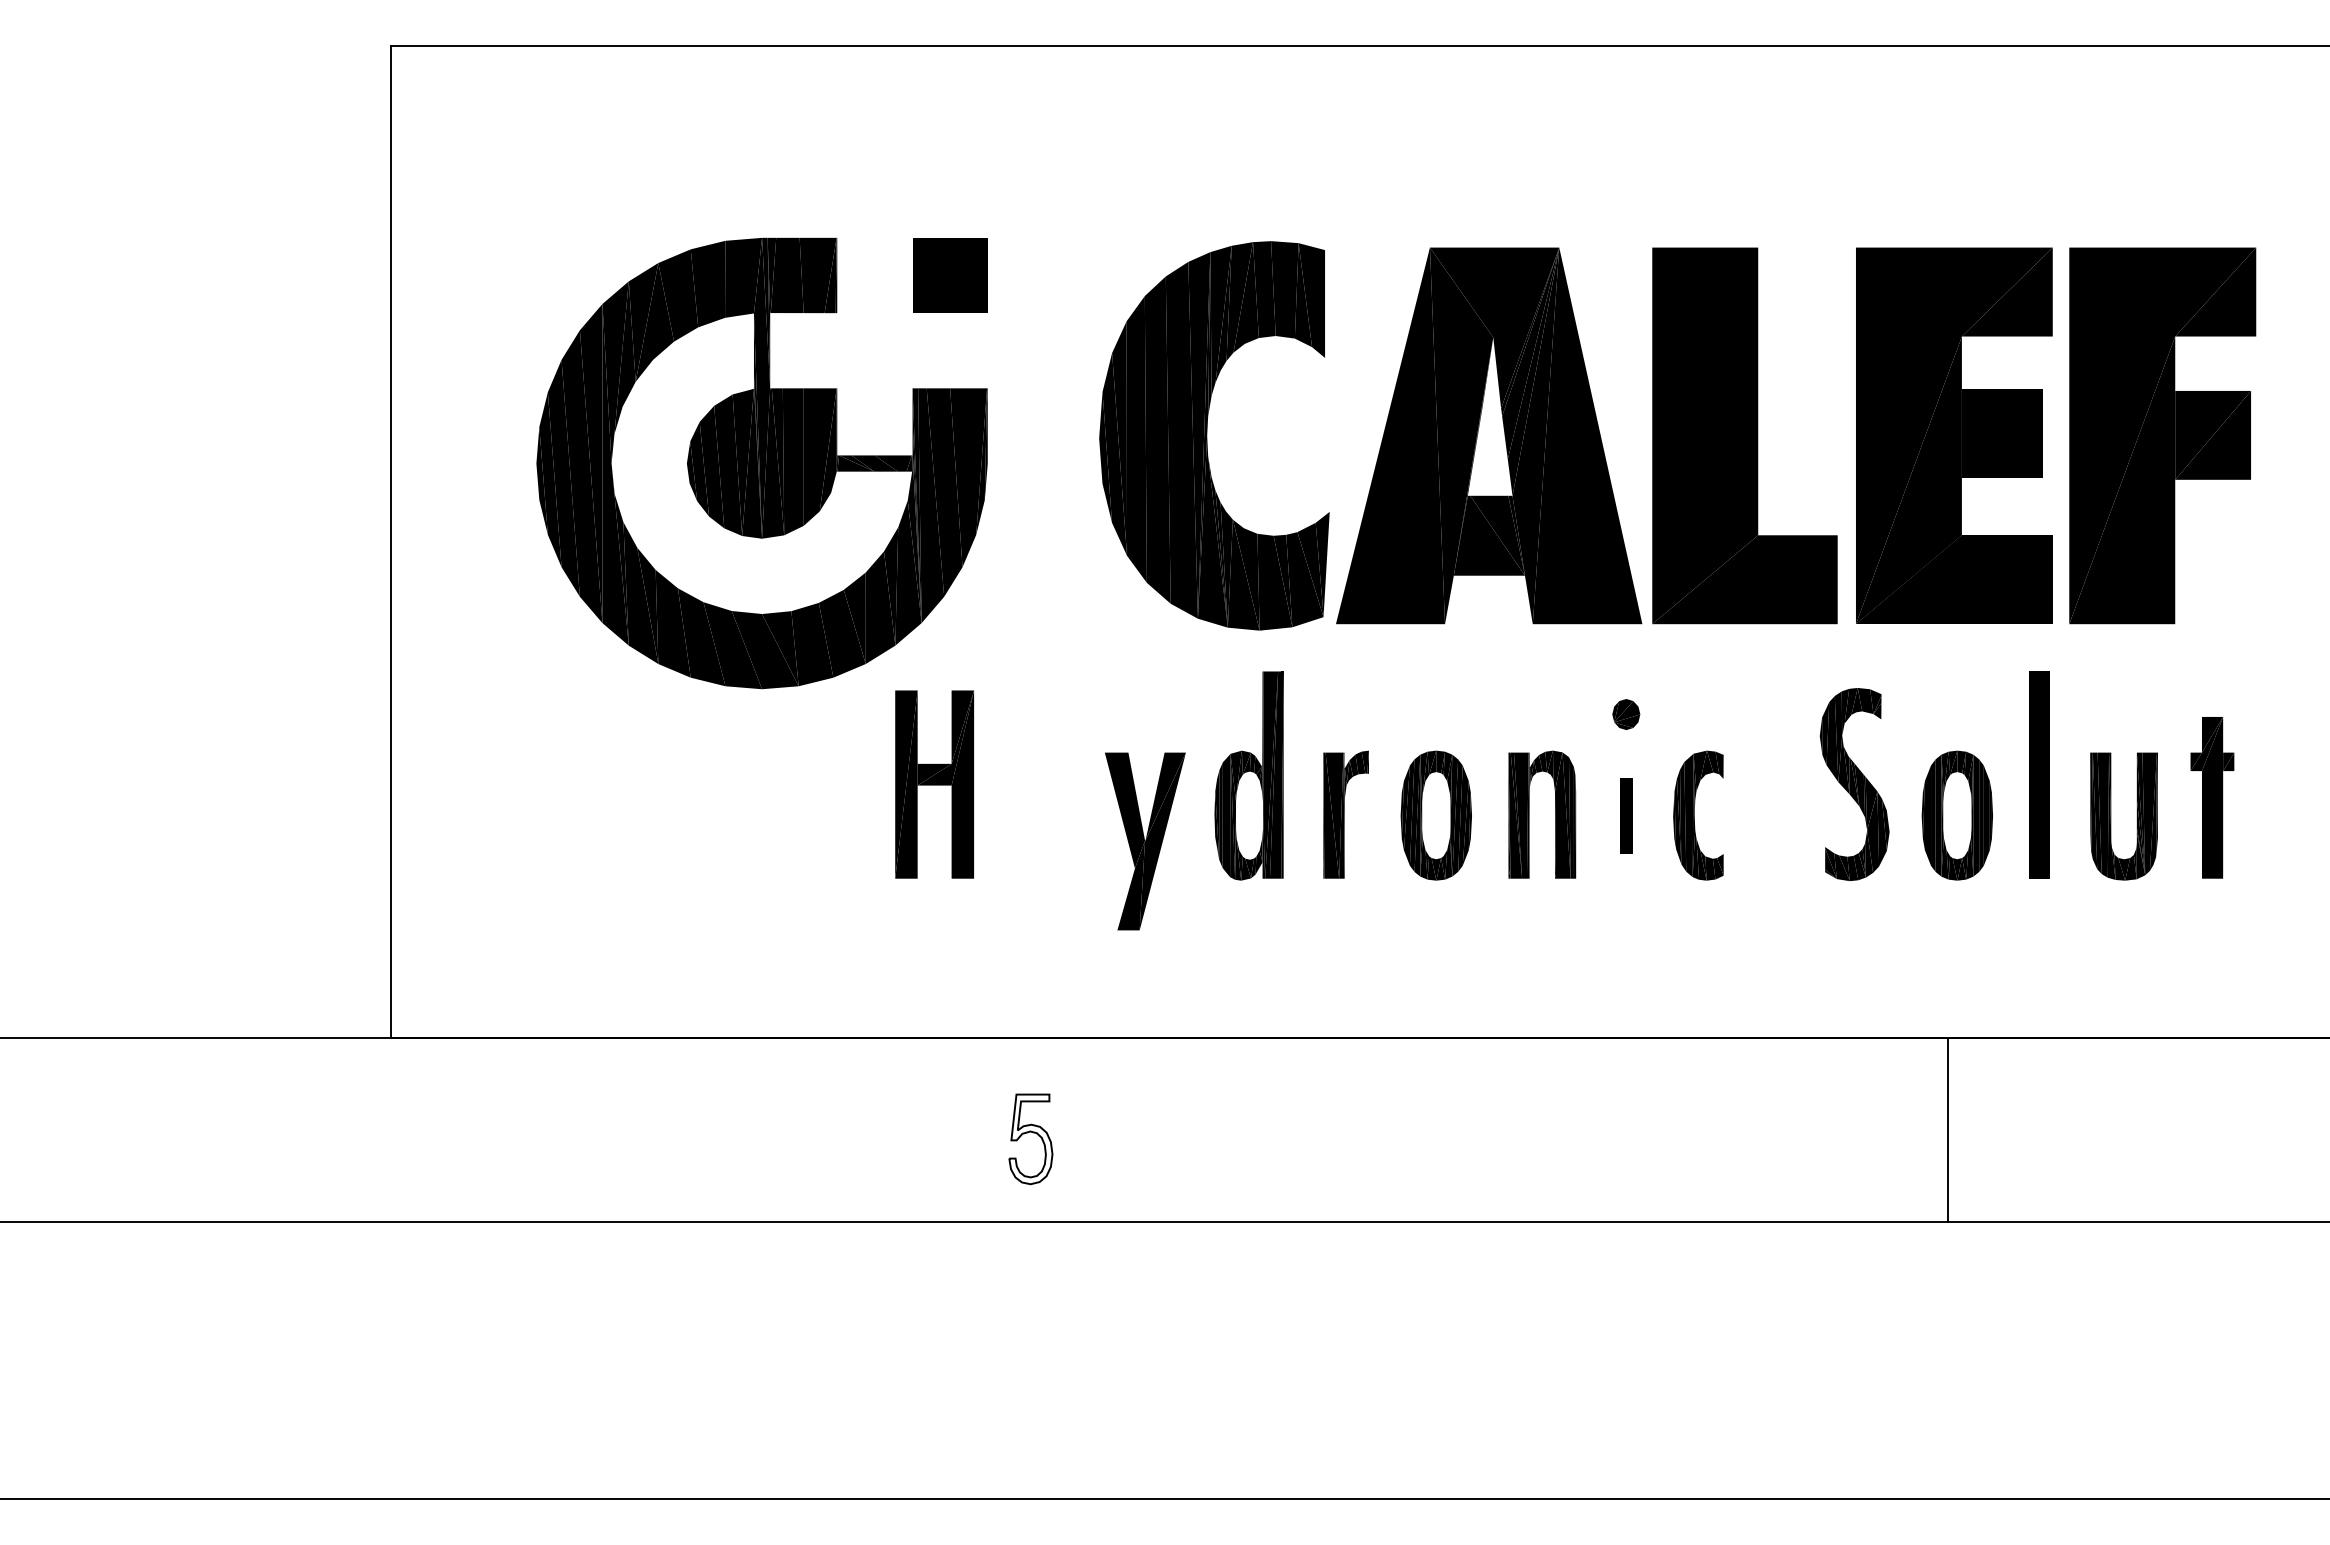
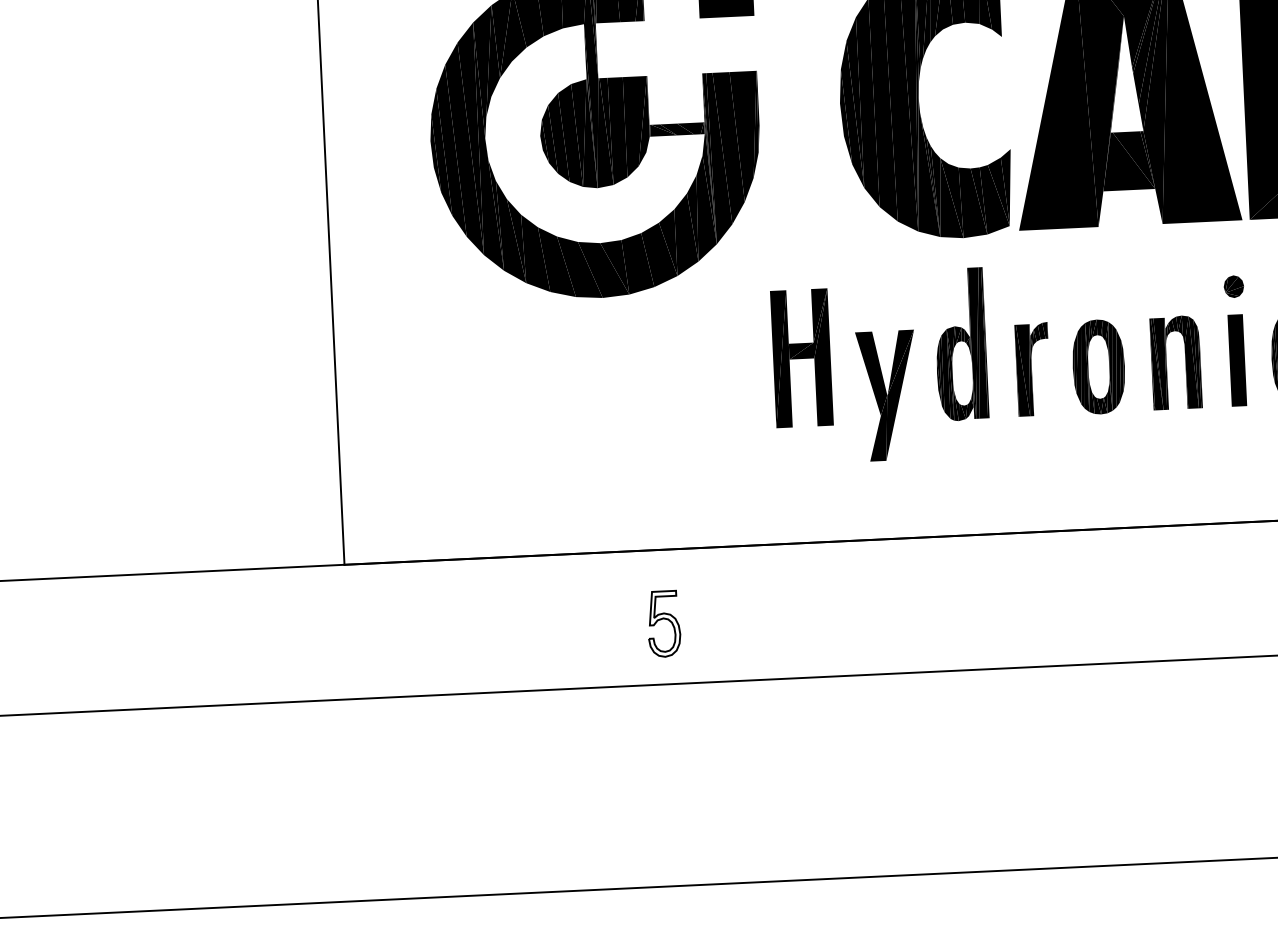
part: (934, 784) -> (801, 358), moved
part: (1626, 815) -> (1237, 360), size x1.67
part: (1027, 1133) -> (661, 619), moved

